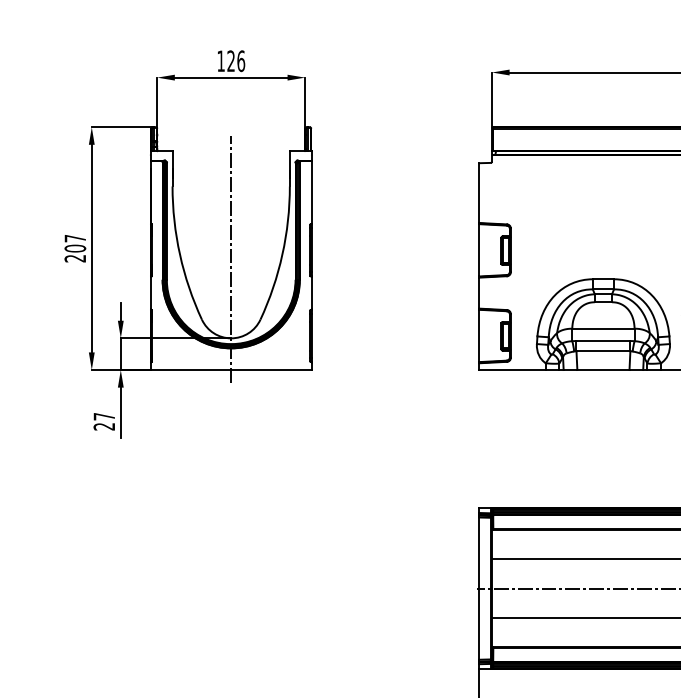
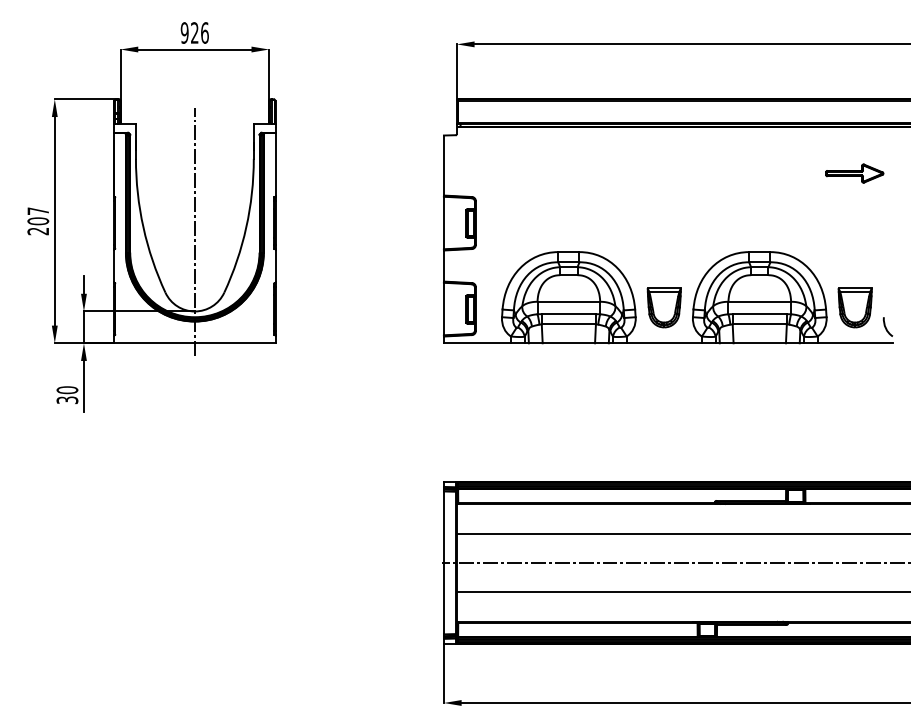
text: (220, 60) -> (184, 32), 126 -> 926
text: (104, 421) -> (67, 395), 27 -> 30

